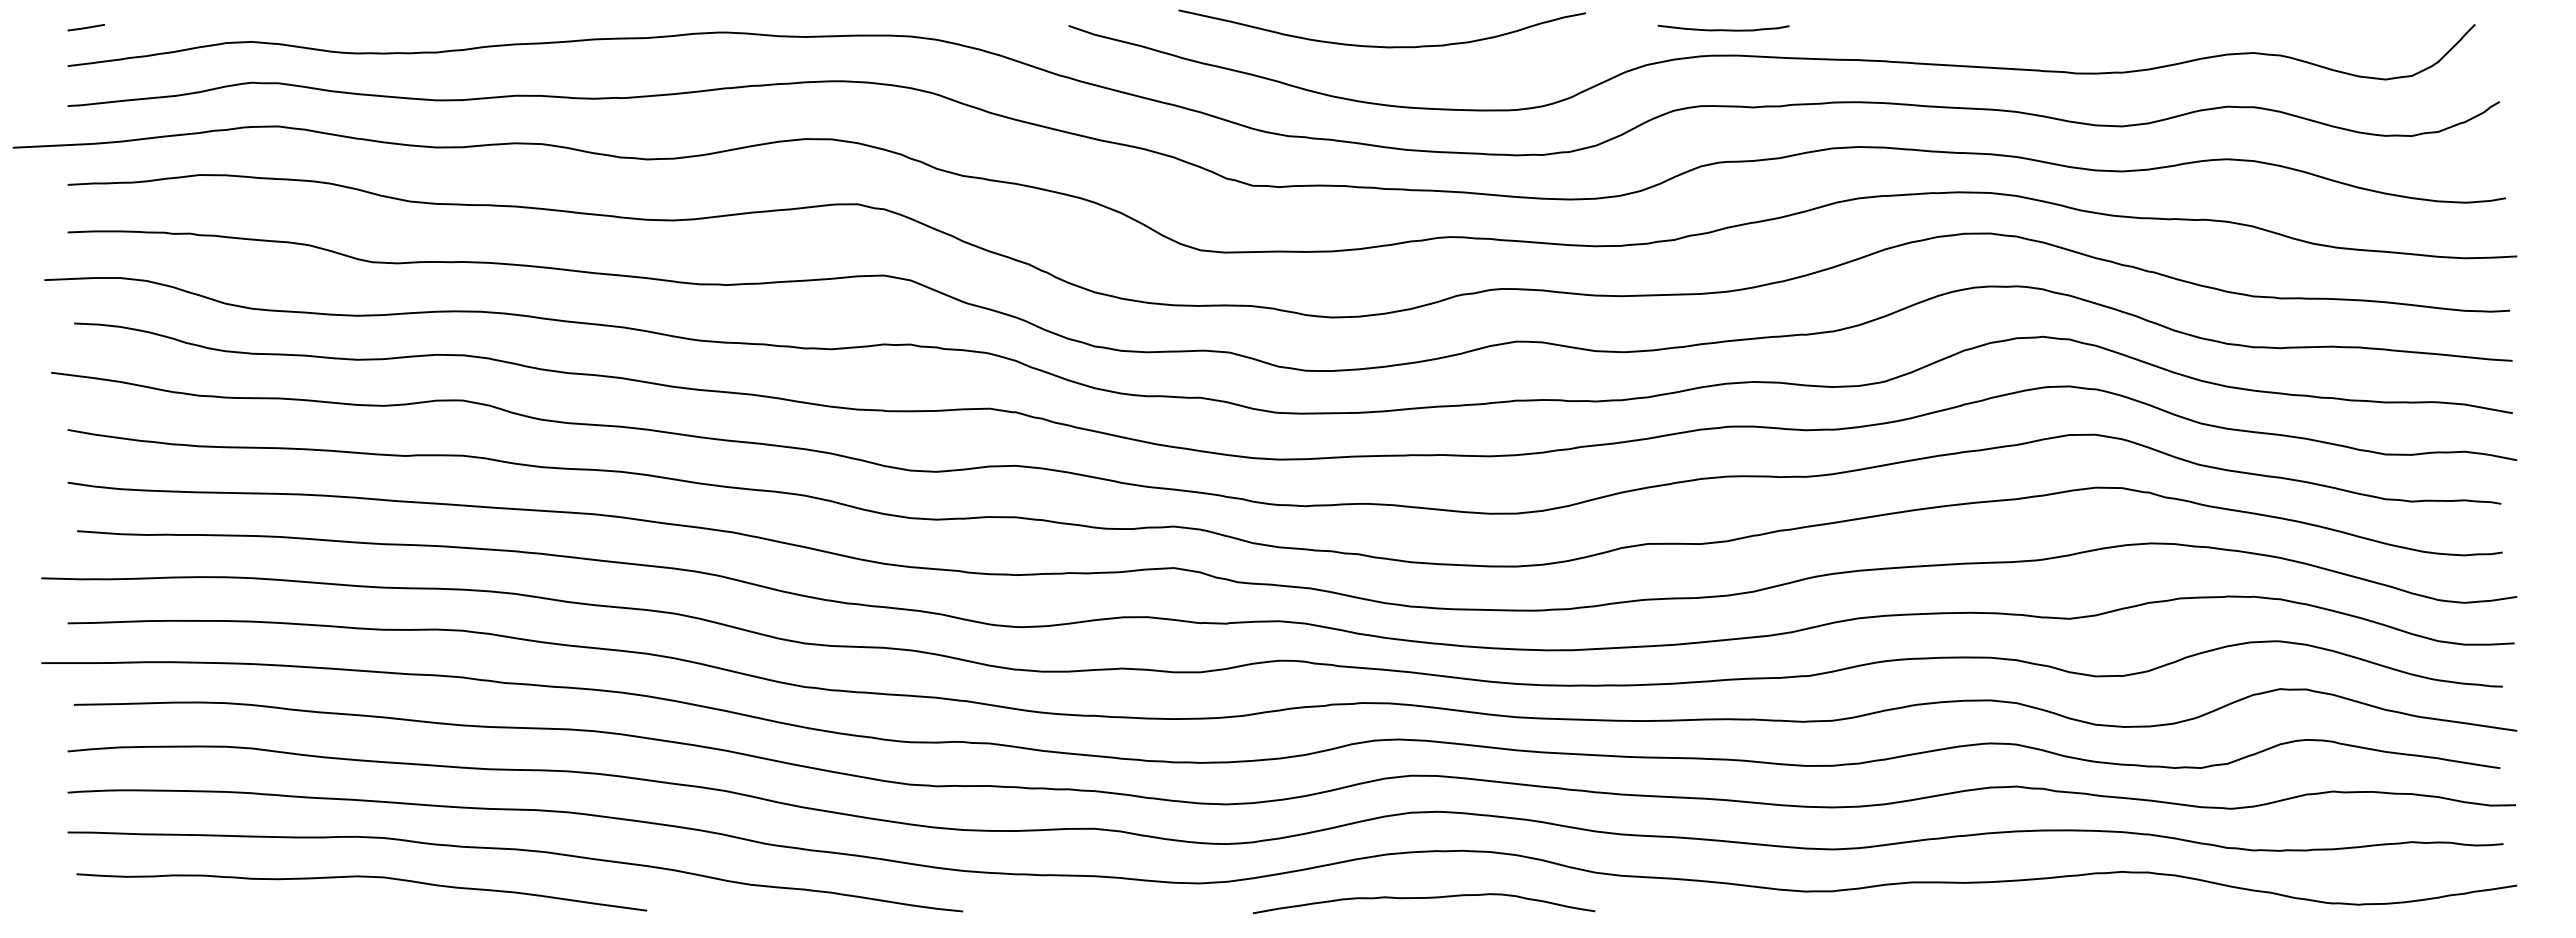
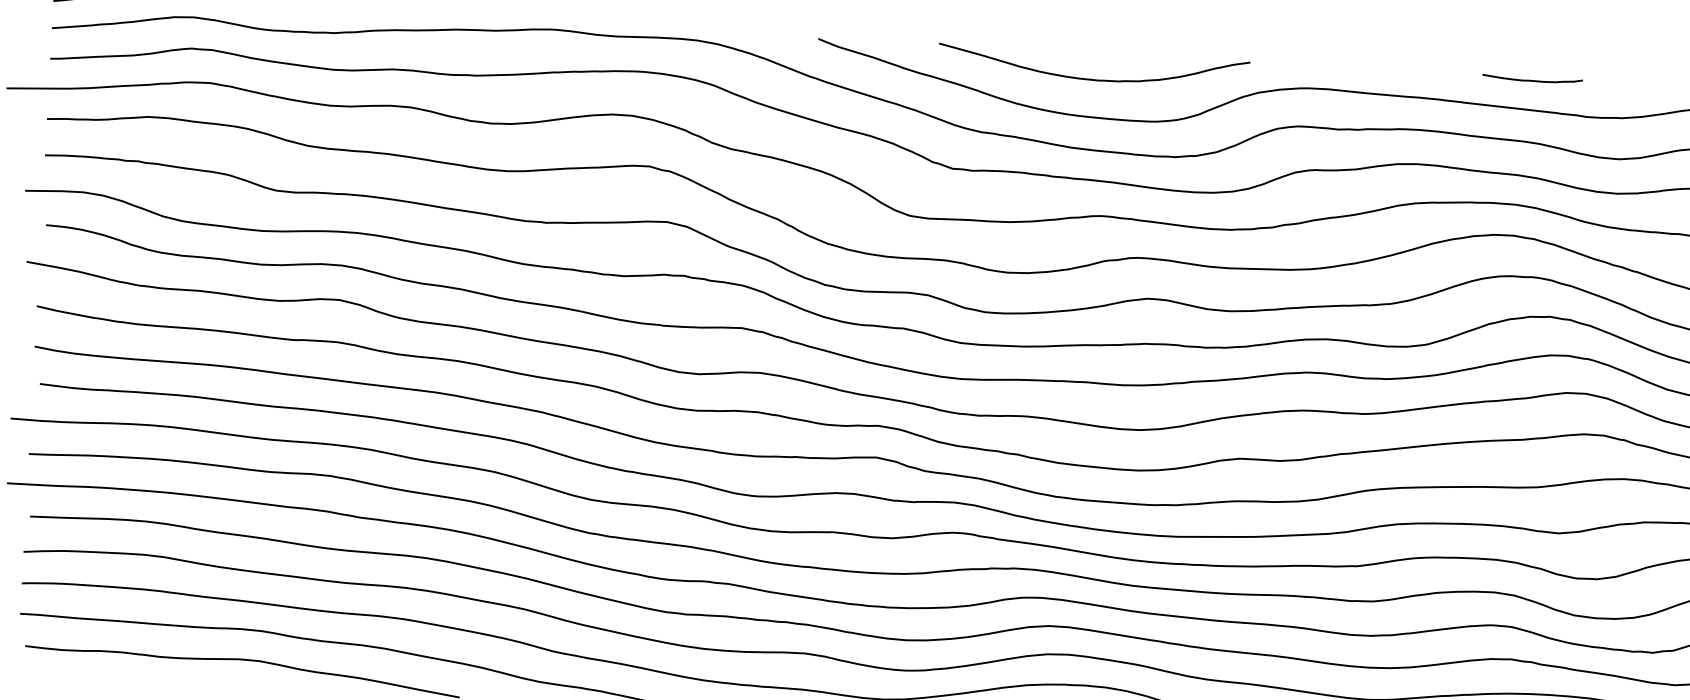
curve: (1723, 29) -> (1532, 80), moved
curve: (1382, 46) -> (1093, 79), moved

